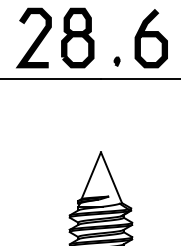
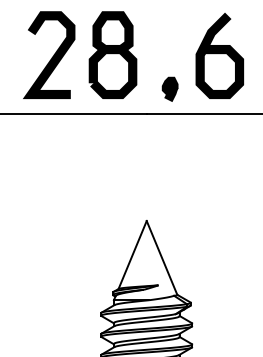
part: (116, 61) -> (169, 89), size x1.67

